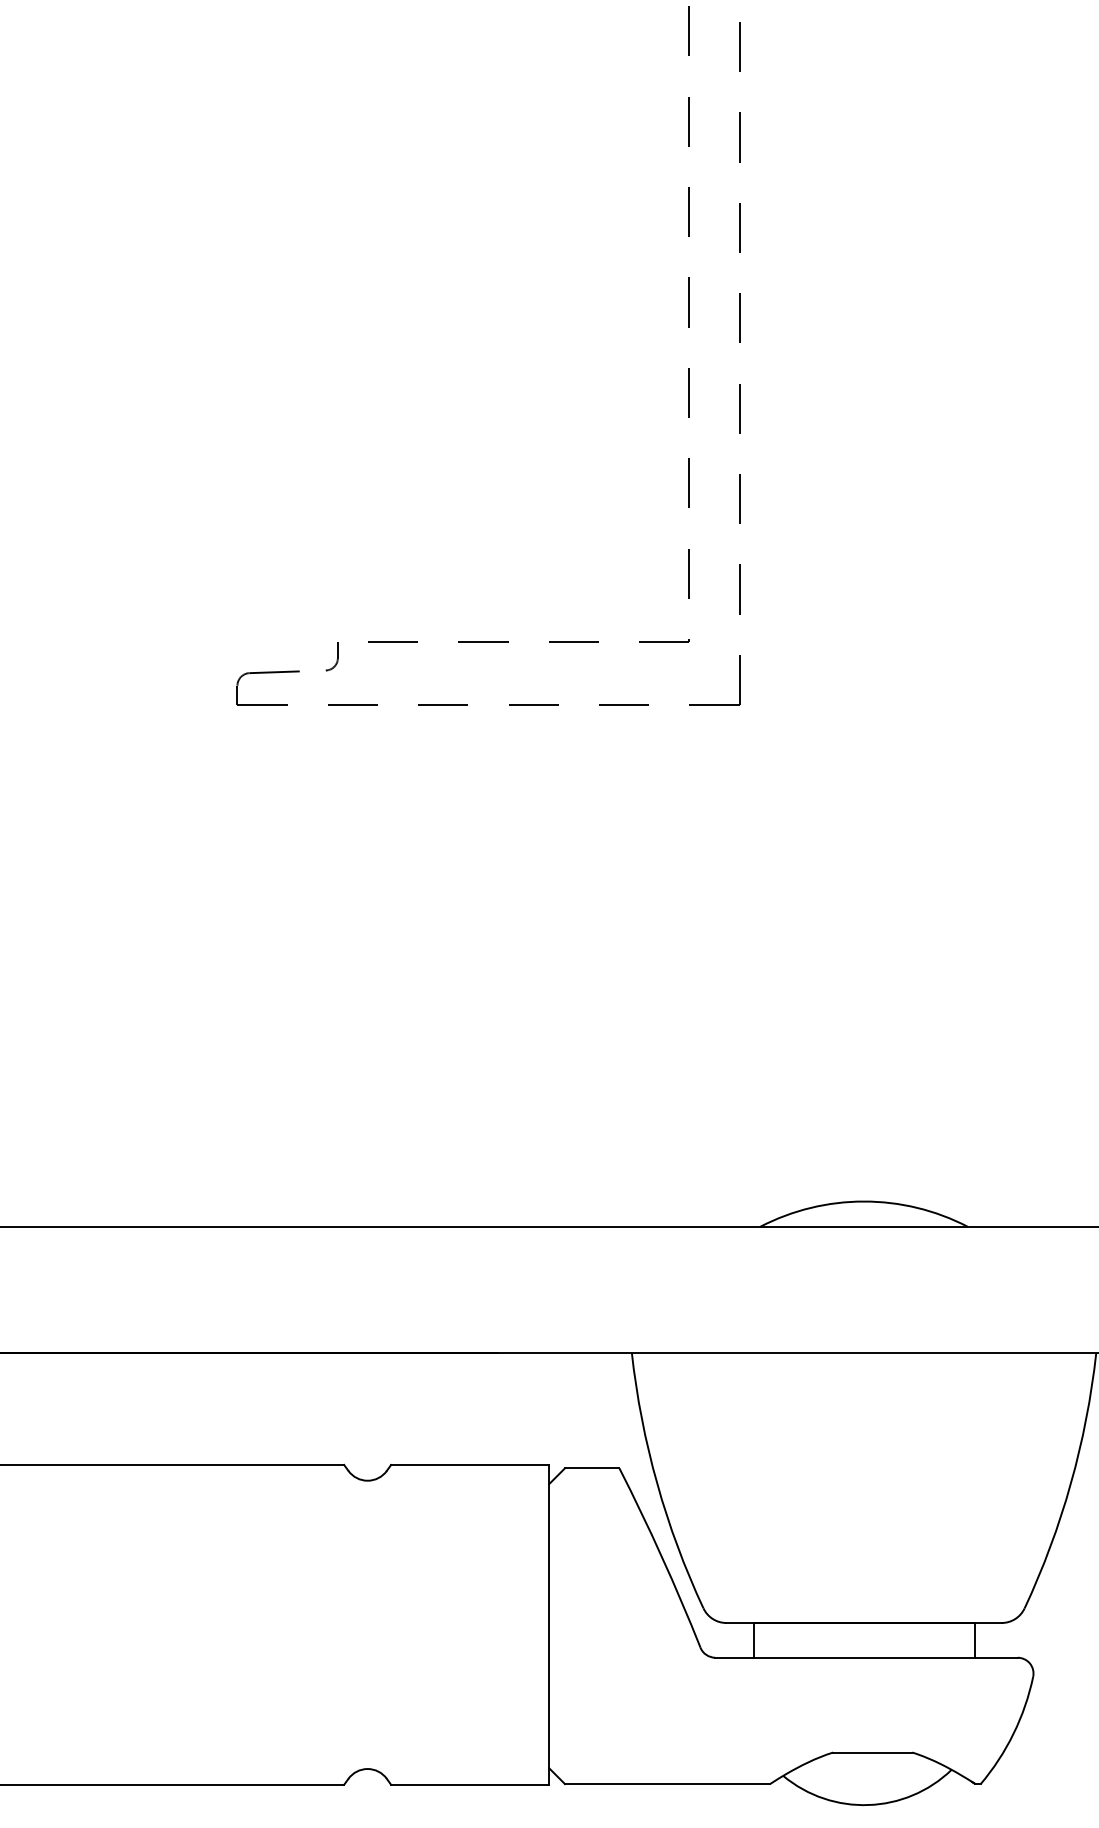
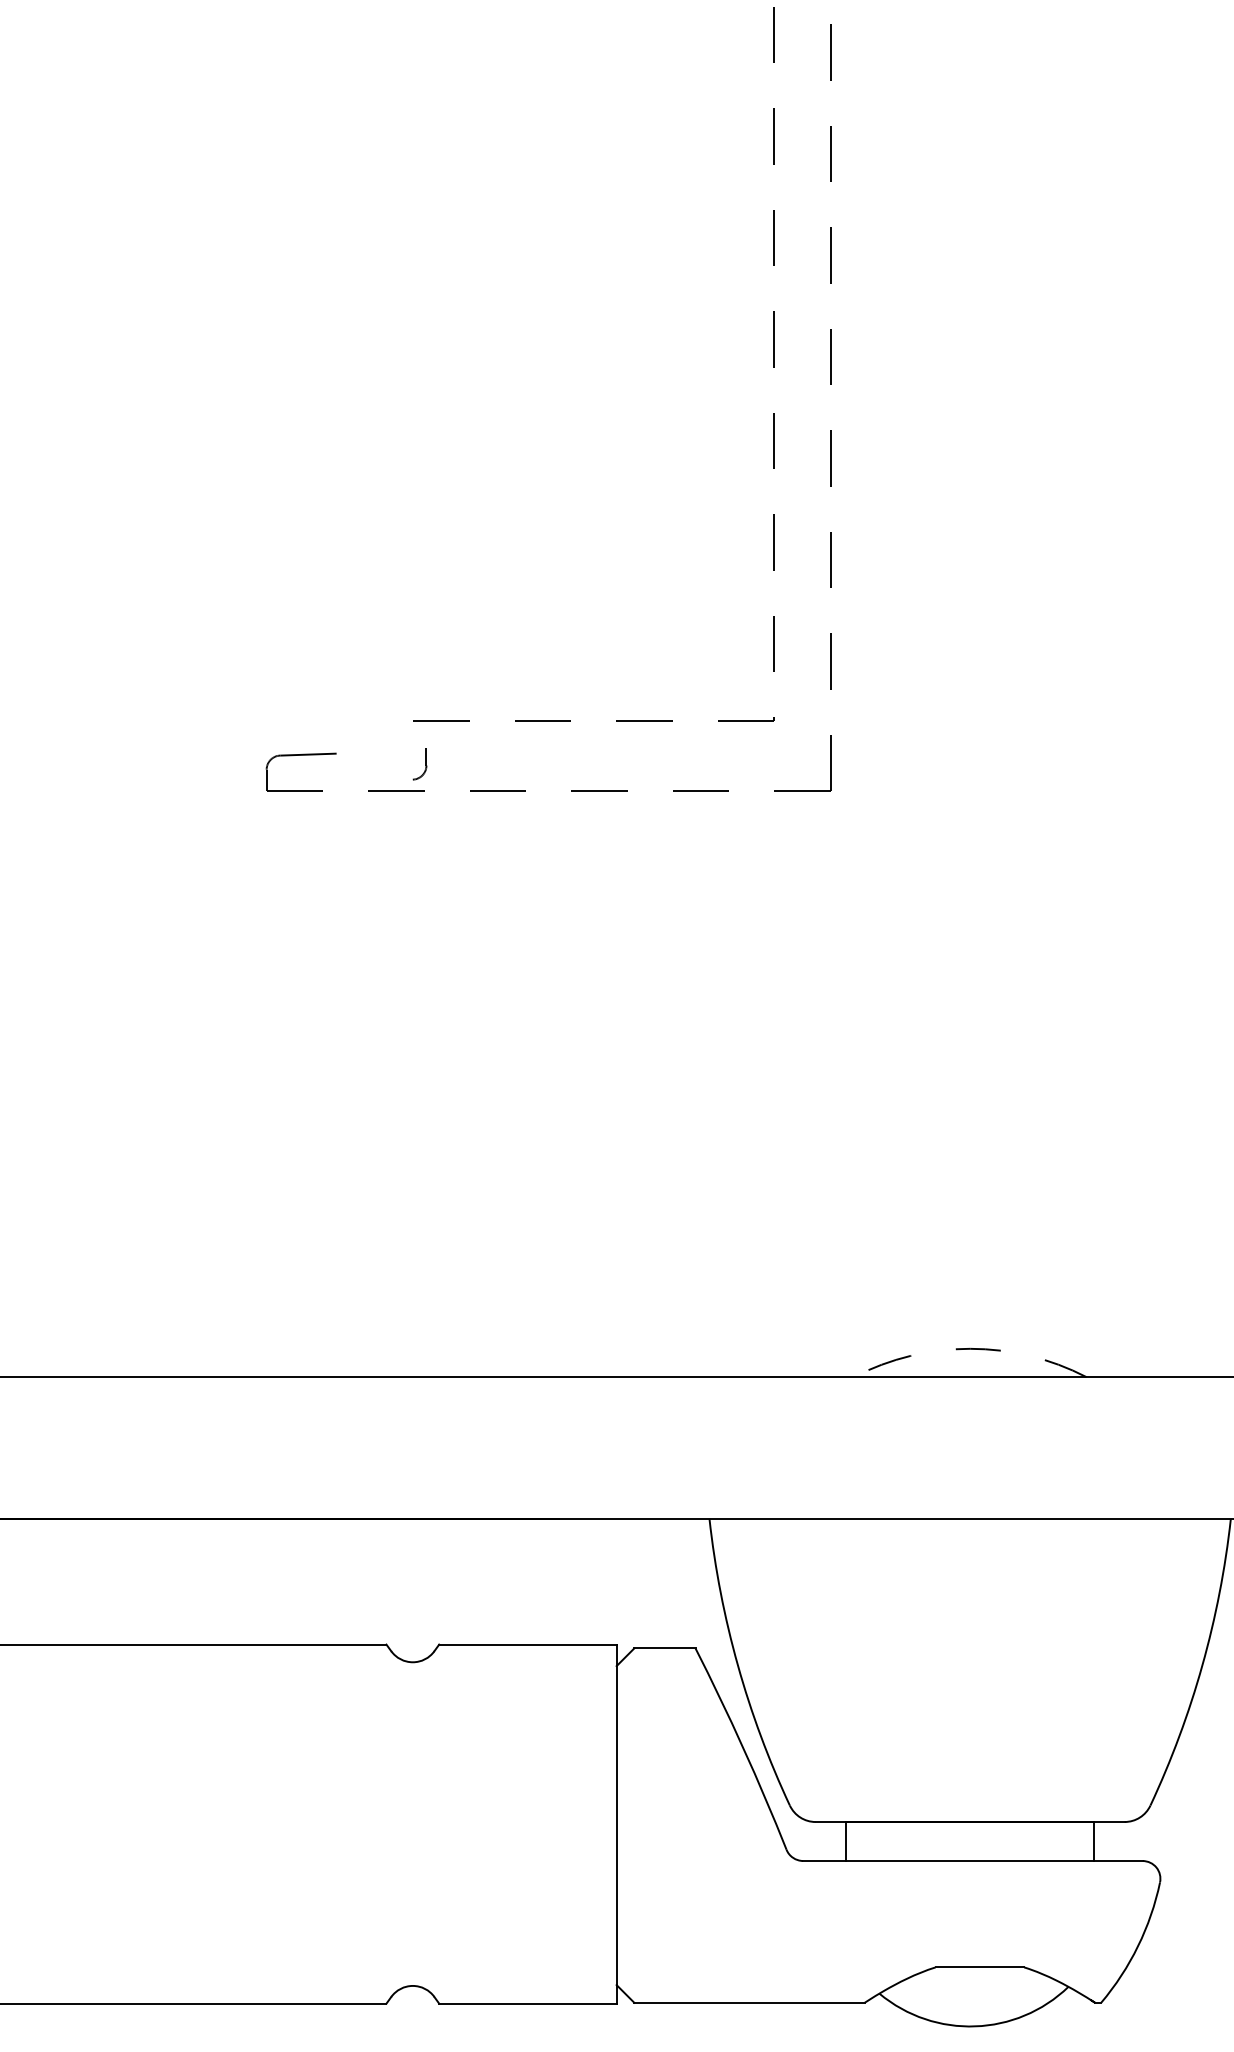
part: (331, 657) -> (419, 764), moved
arc: (864, 1201) -> (970, 1348), solid -> dashed

